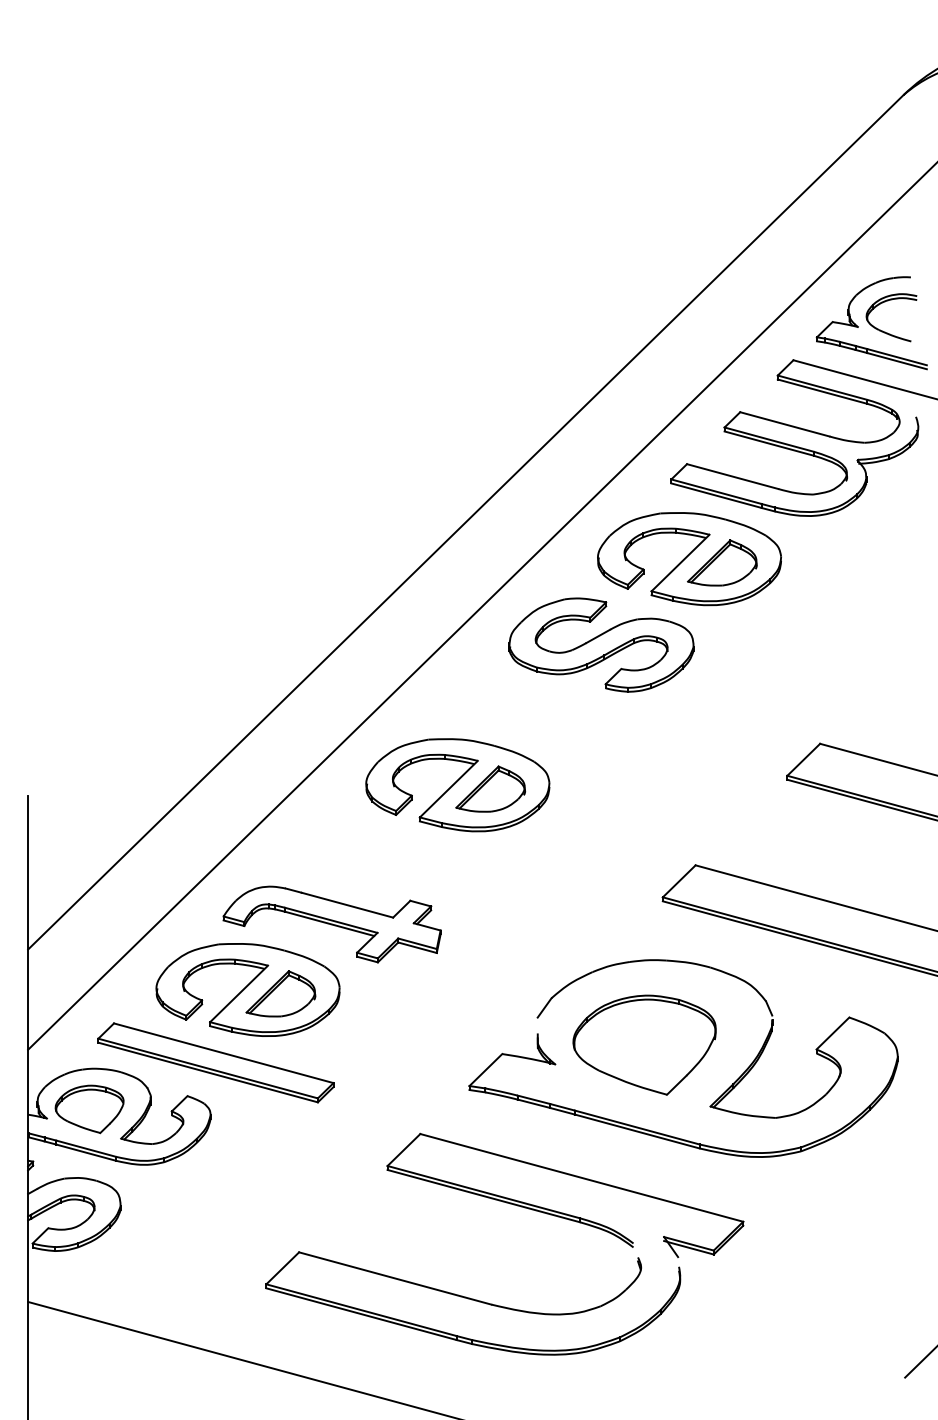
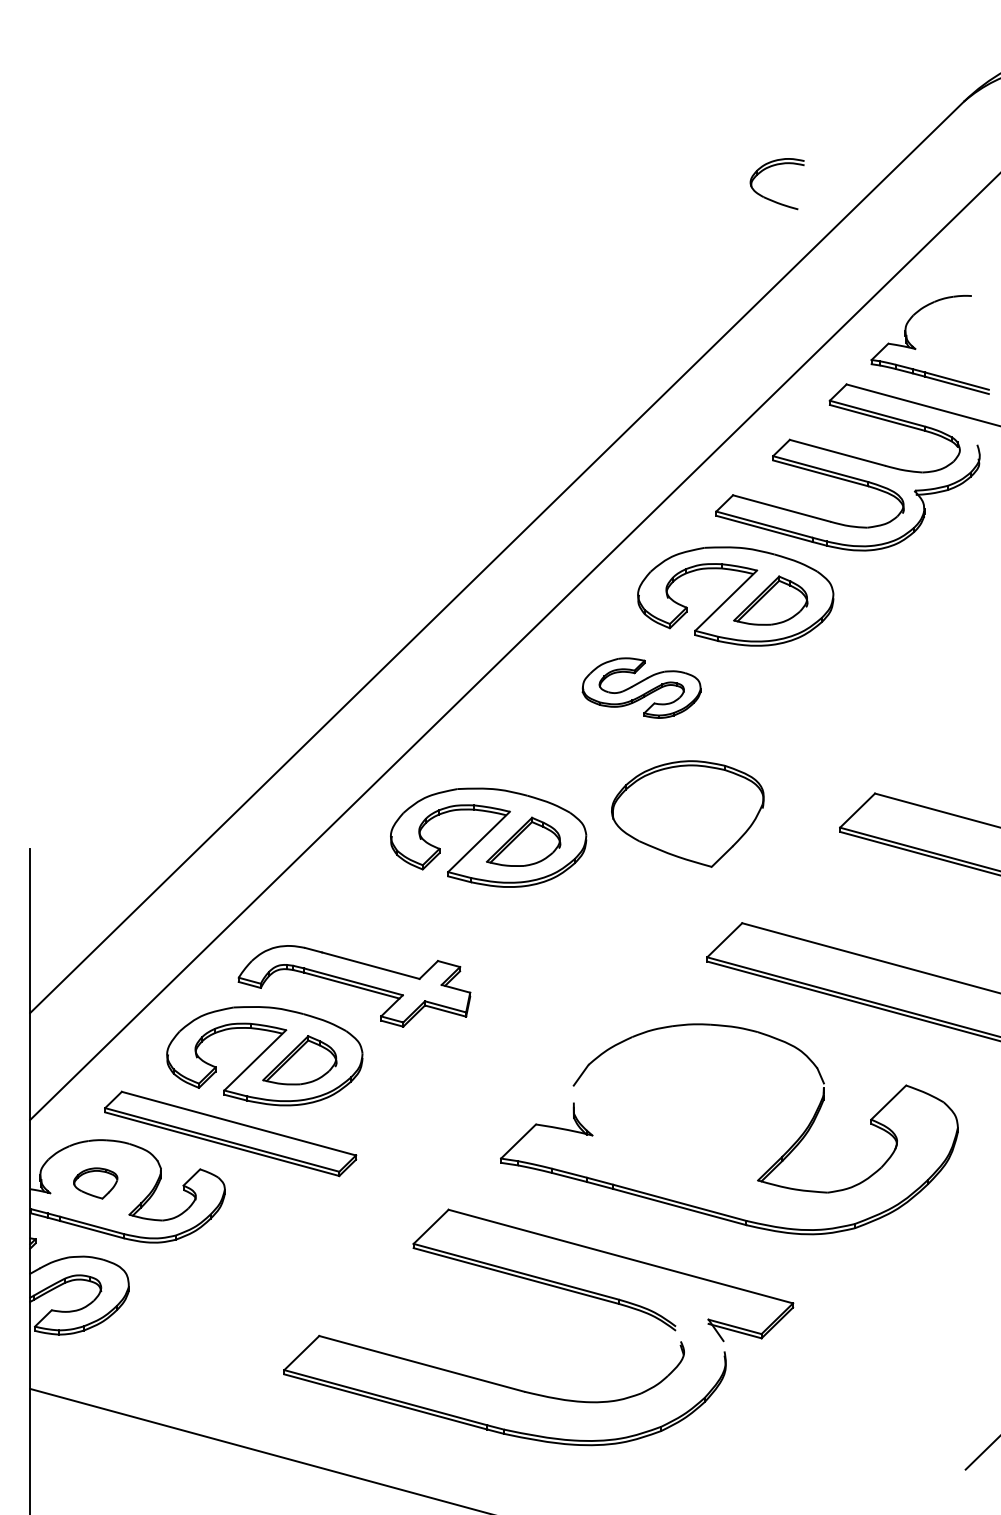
part: (887, 332) -> (772, 199), moved
part: (601, 644) -> (641, 687), size x0.6
part: (644, 1044) -> (687, 813), moved
part: (89, 1109) -> (95, 1183), size x0.6

